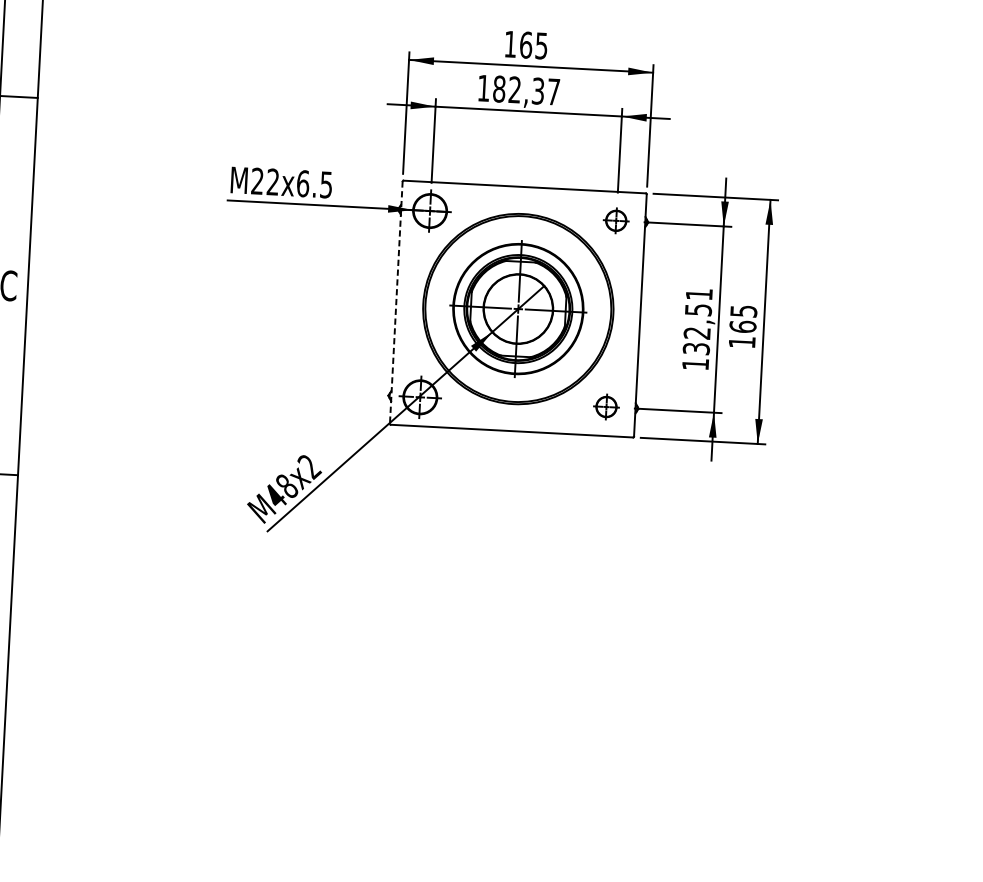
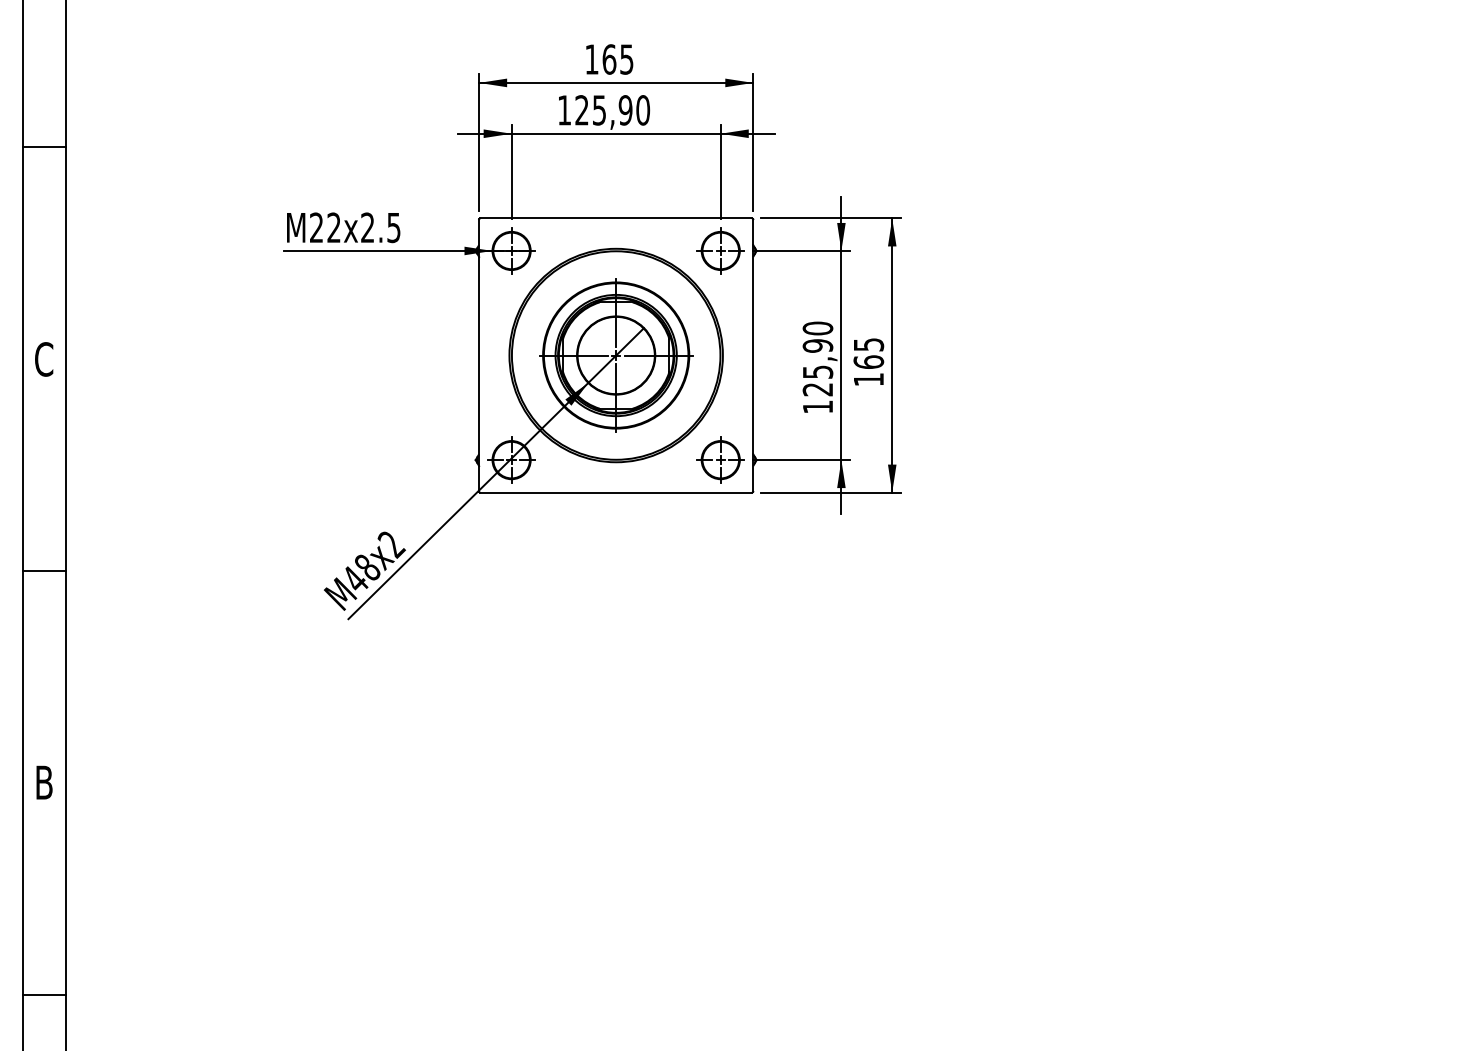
text: (526, 90) -> (612, 110), 182,37 -> 125,90
text: (302, 183) -> (367, 227), M22x6.5 -> M22x2.5
part: (616, 220) -> (720, 250), size x1.67
line: (396, 303) -> (479, 356), dashed -> solid
text: (697, 321) -> (817, 358), 132,51 -> 125,90
part: (606, 406) -> (720, 459), size x1.67

